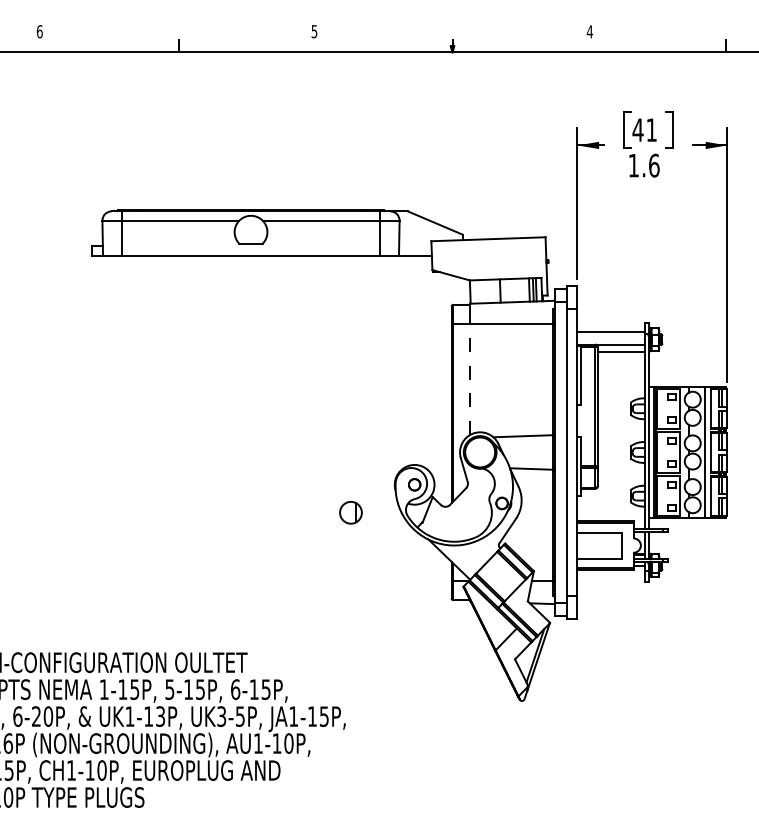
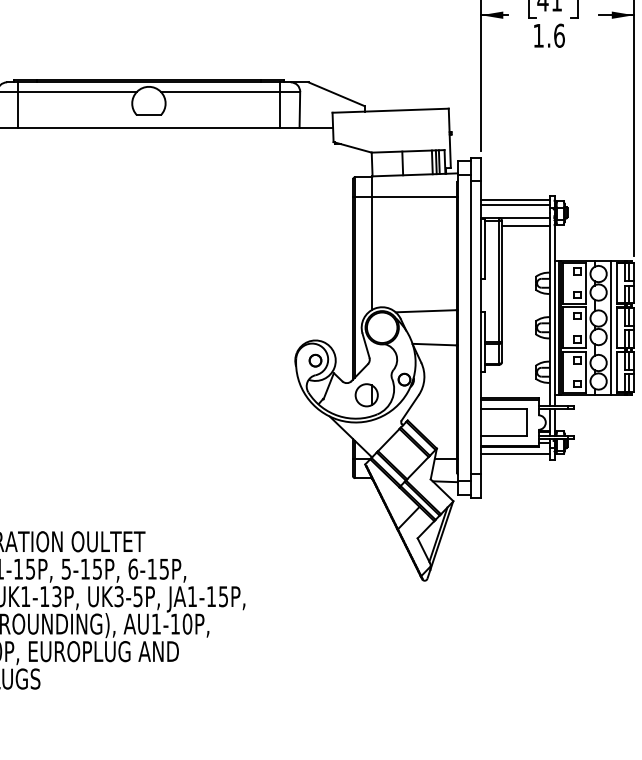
line: (611, 327) -> (515, 200), added
line: (470, 379) -> (372, 253), dashed -> solid
part: (350, 512) -> (366, 394), moved
line: (611, 576) -> (515, 454), added

